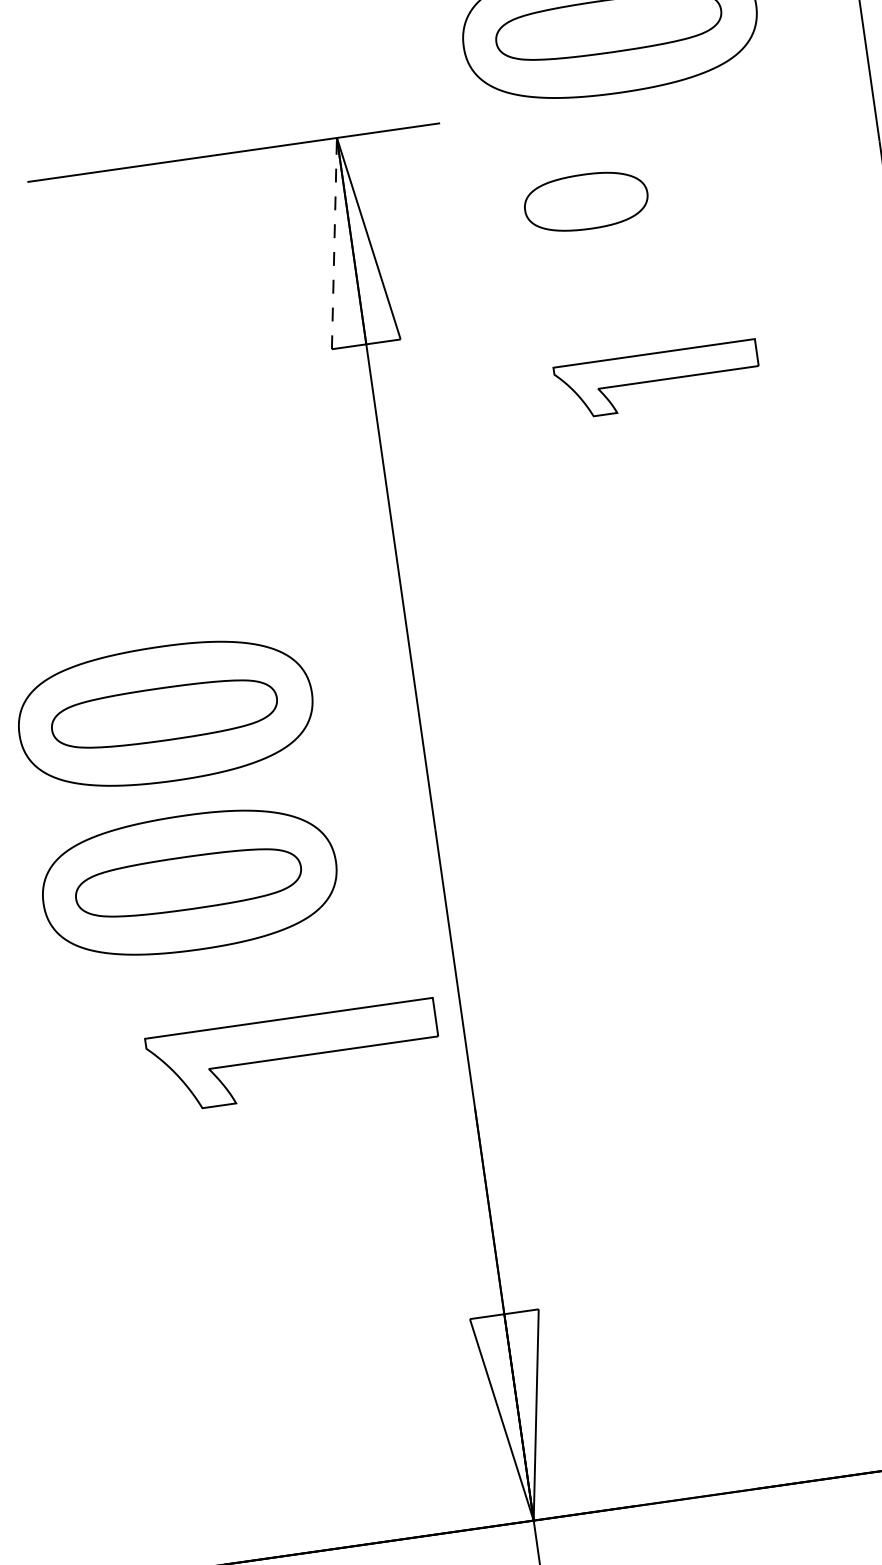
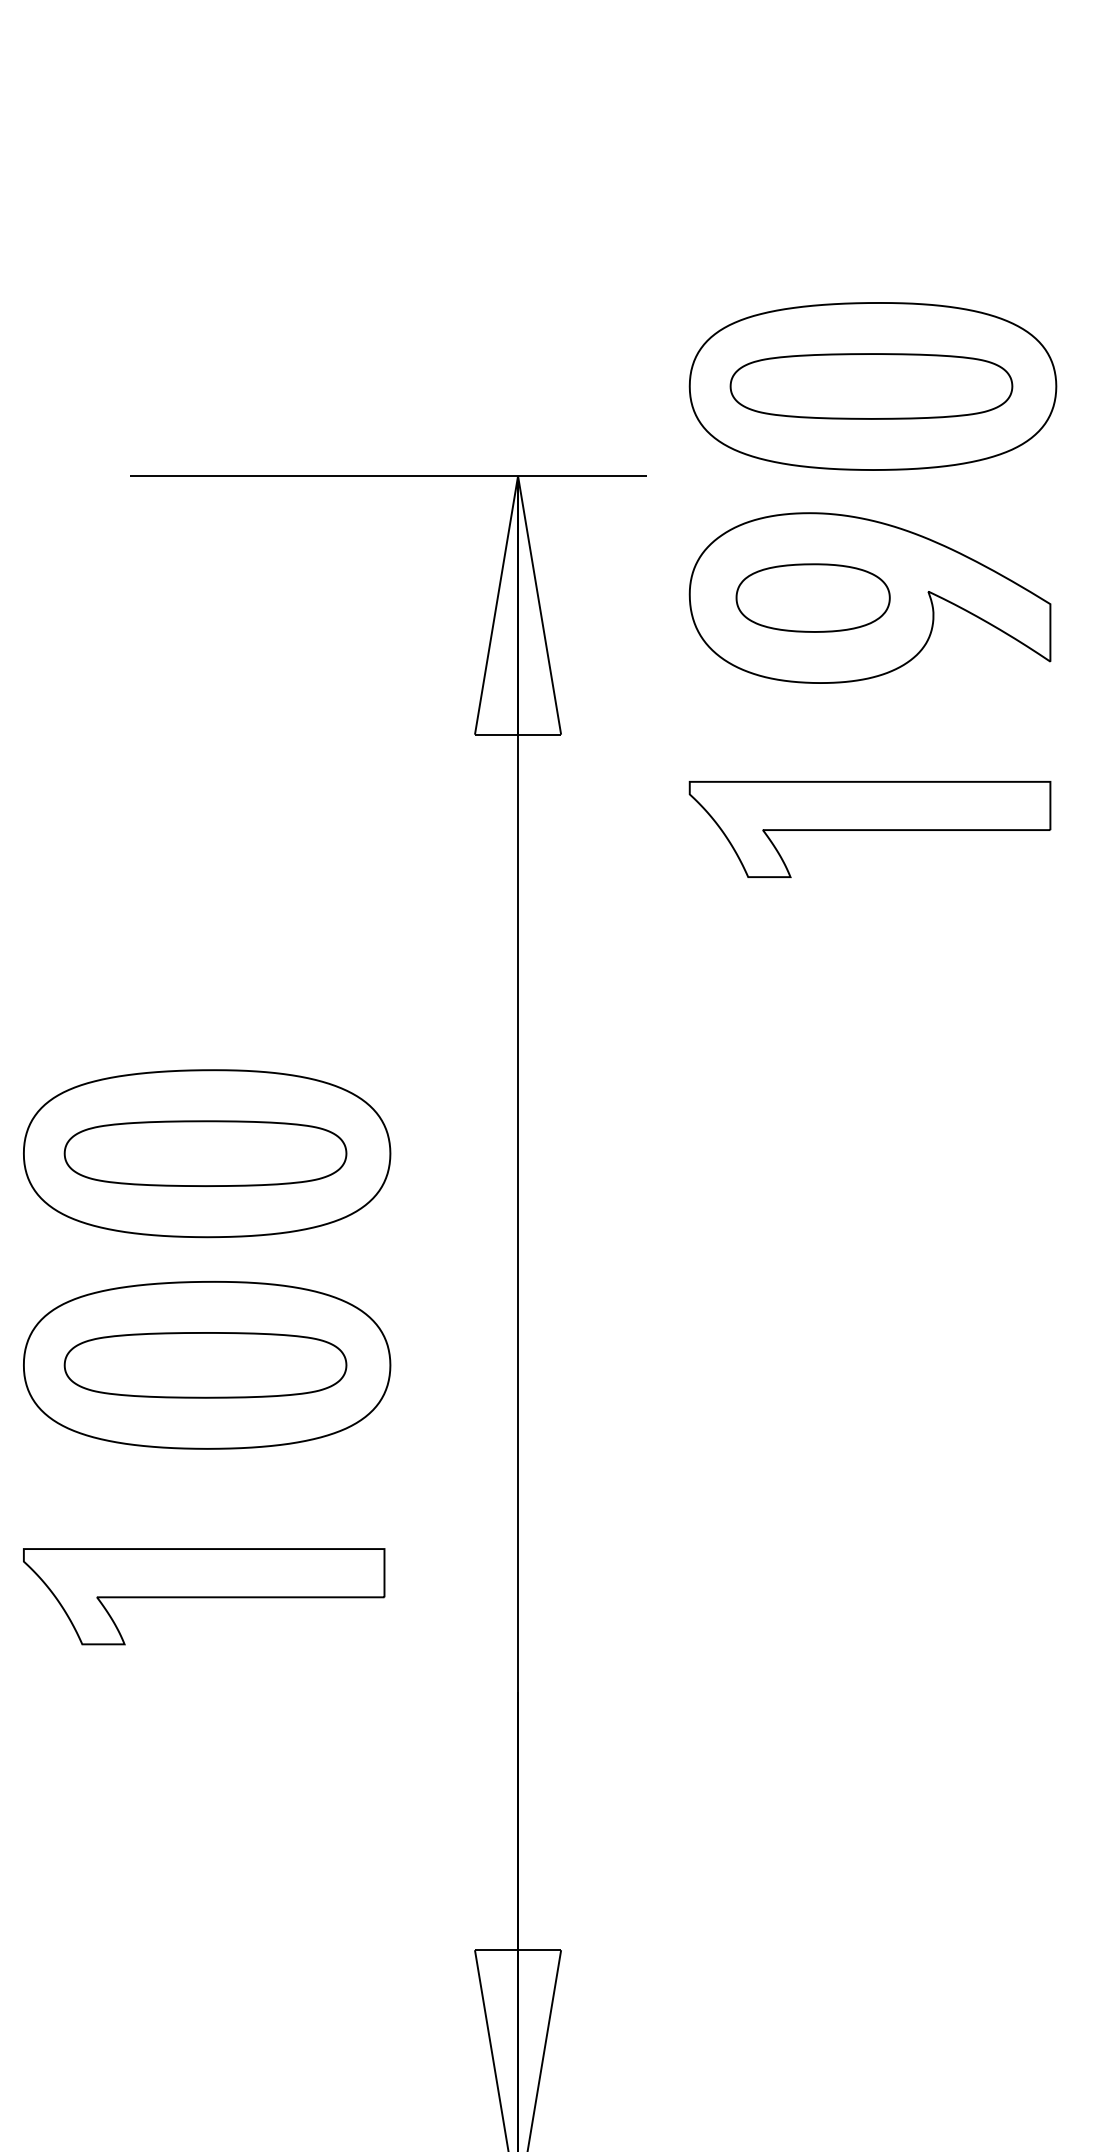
part: (631, 194) -> (869, 597), added
line: (334, 242) -> (496, 604), dashed -> solid
part: (657, 380) -> (869, 829), size x1.43
part: (294, 1056) -> (204, 1596), moved

